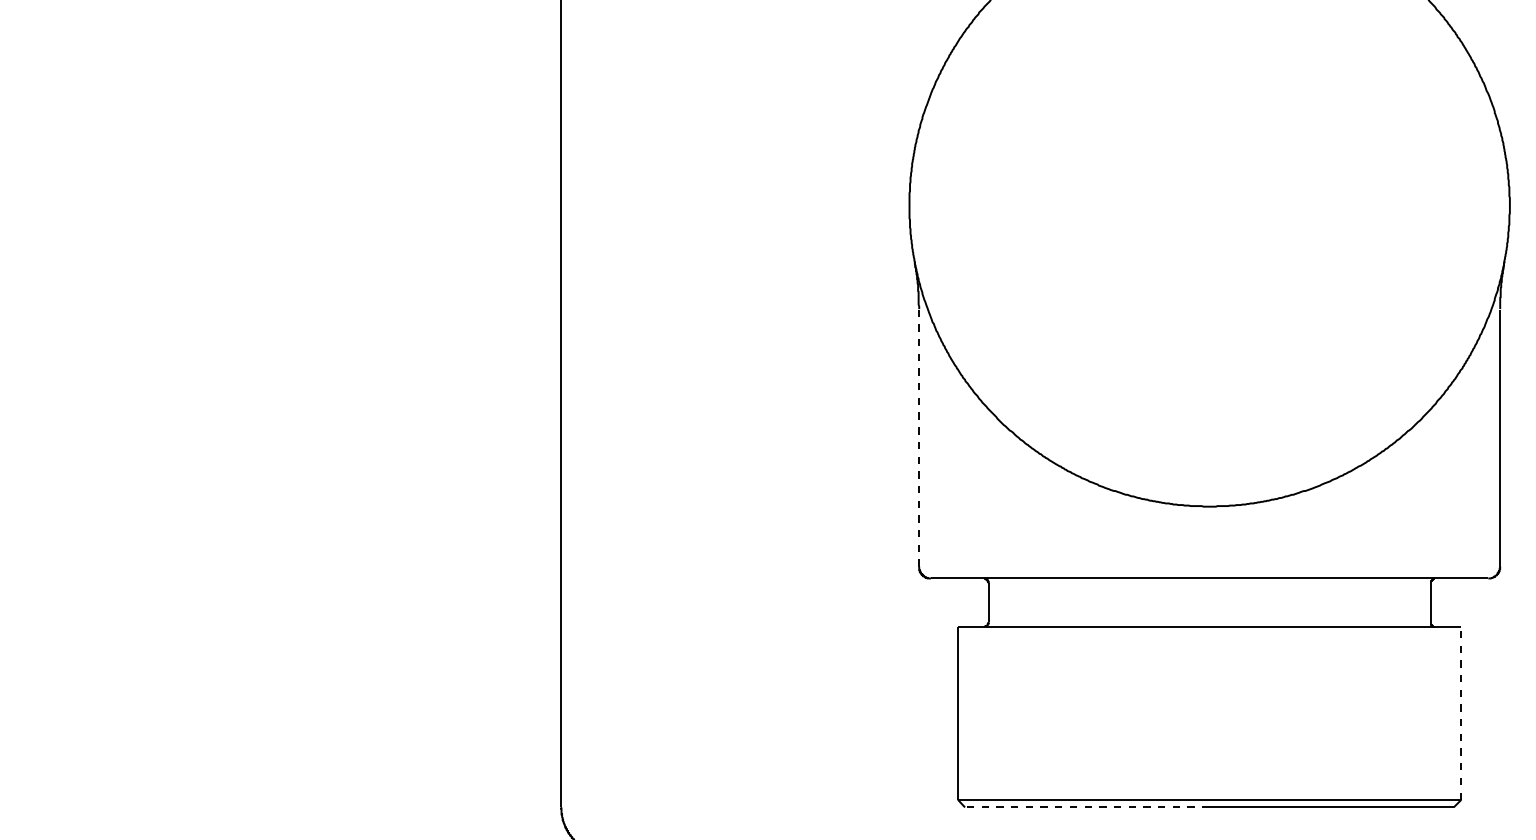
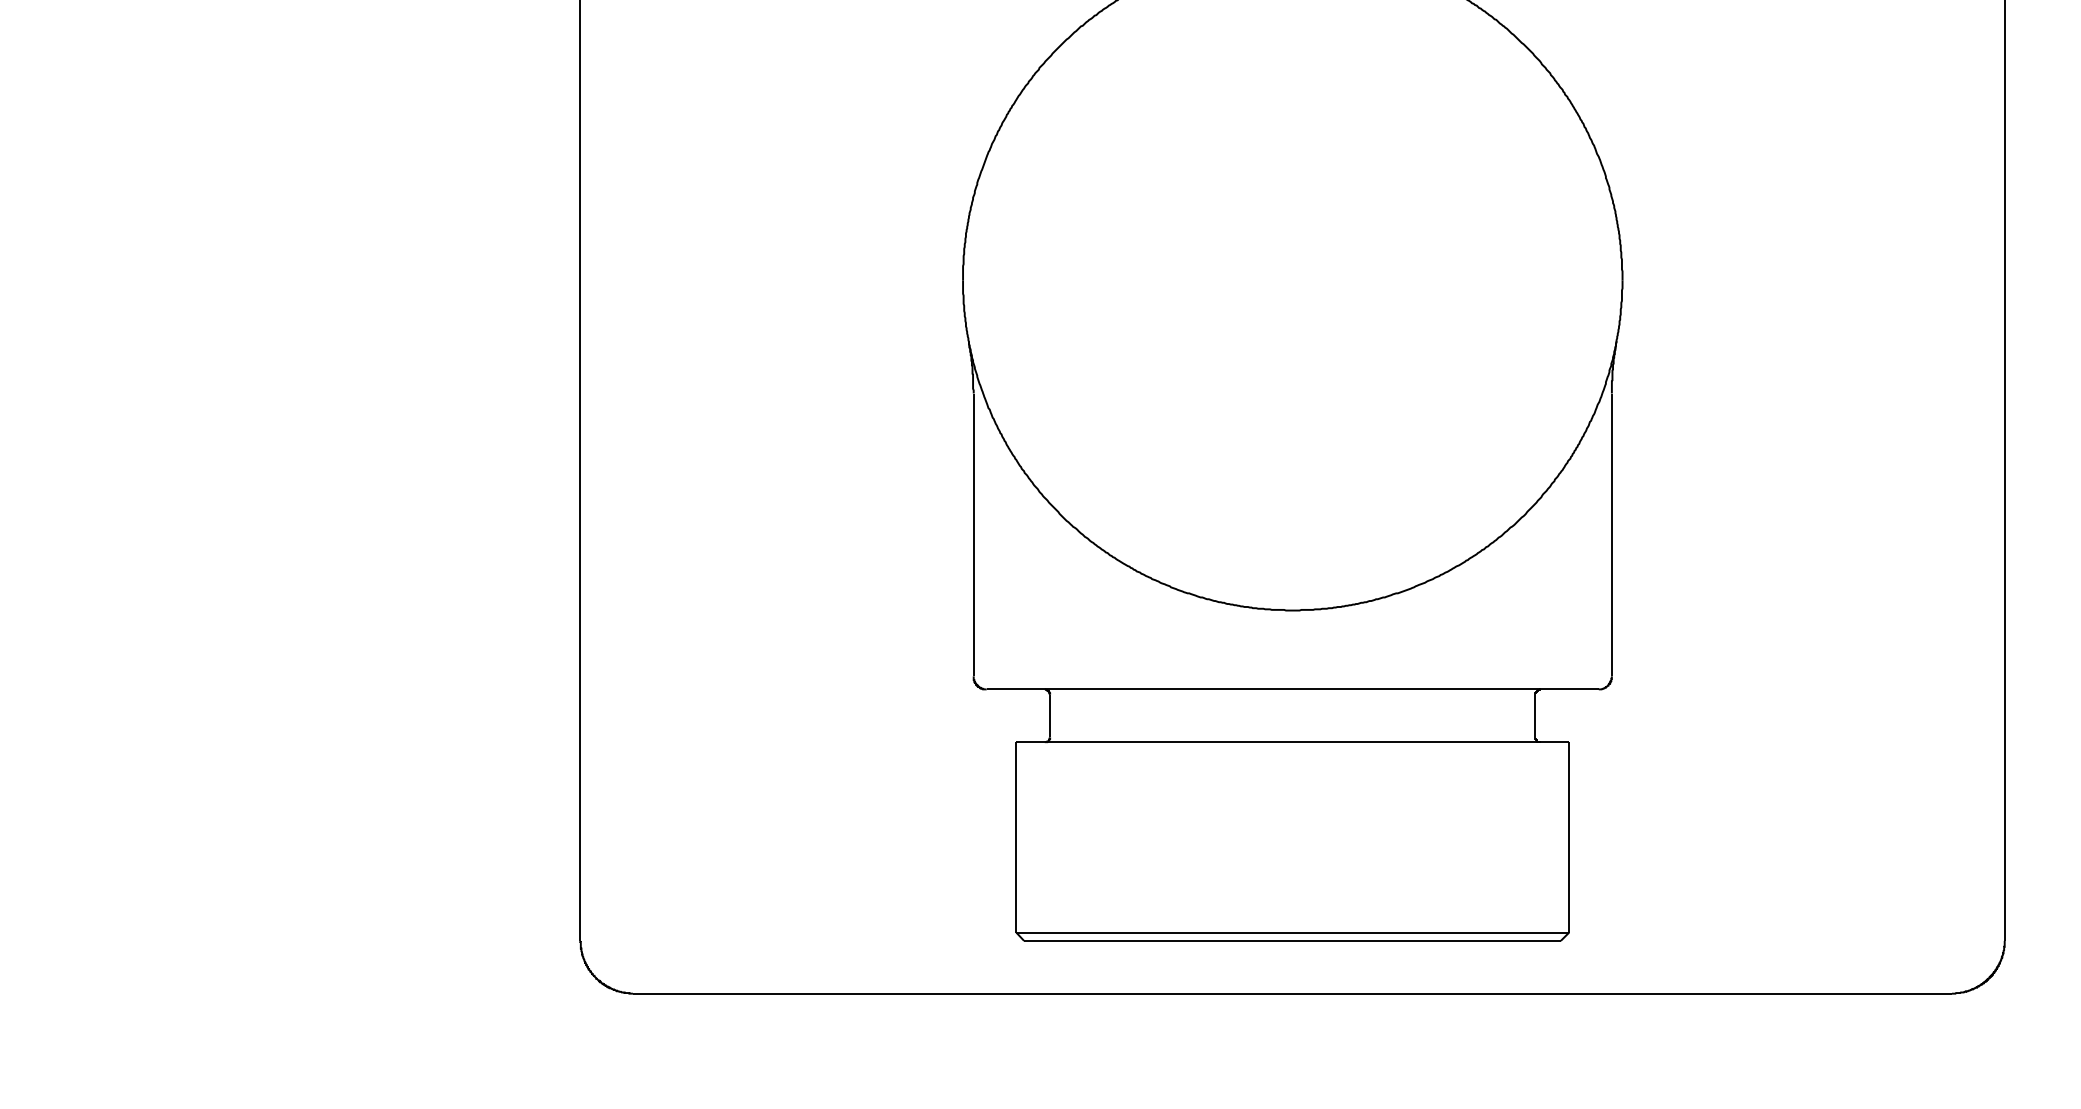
line: (919, 438) -> (973, 535), dashed -> solid
line: (1461, 712) -> (1569, 836), dashed -> solid
line: (1086, 807) -> (1157, 940), dashed -> solid

